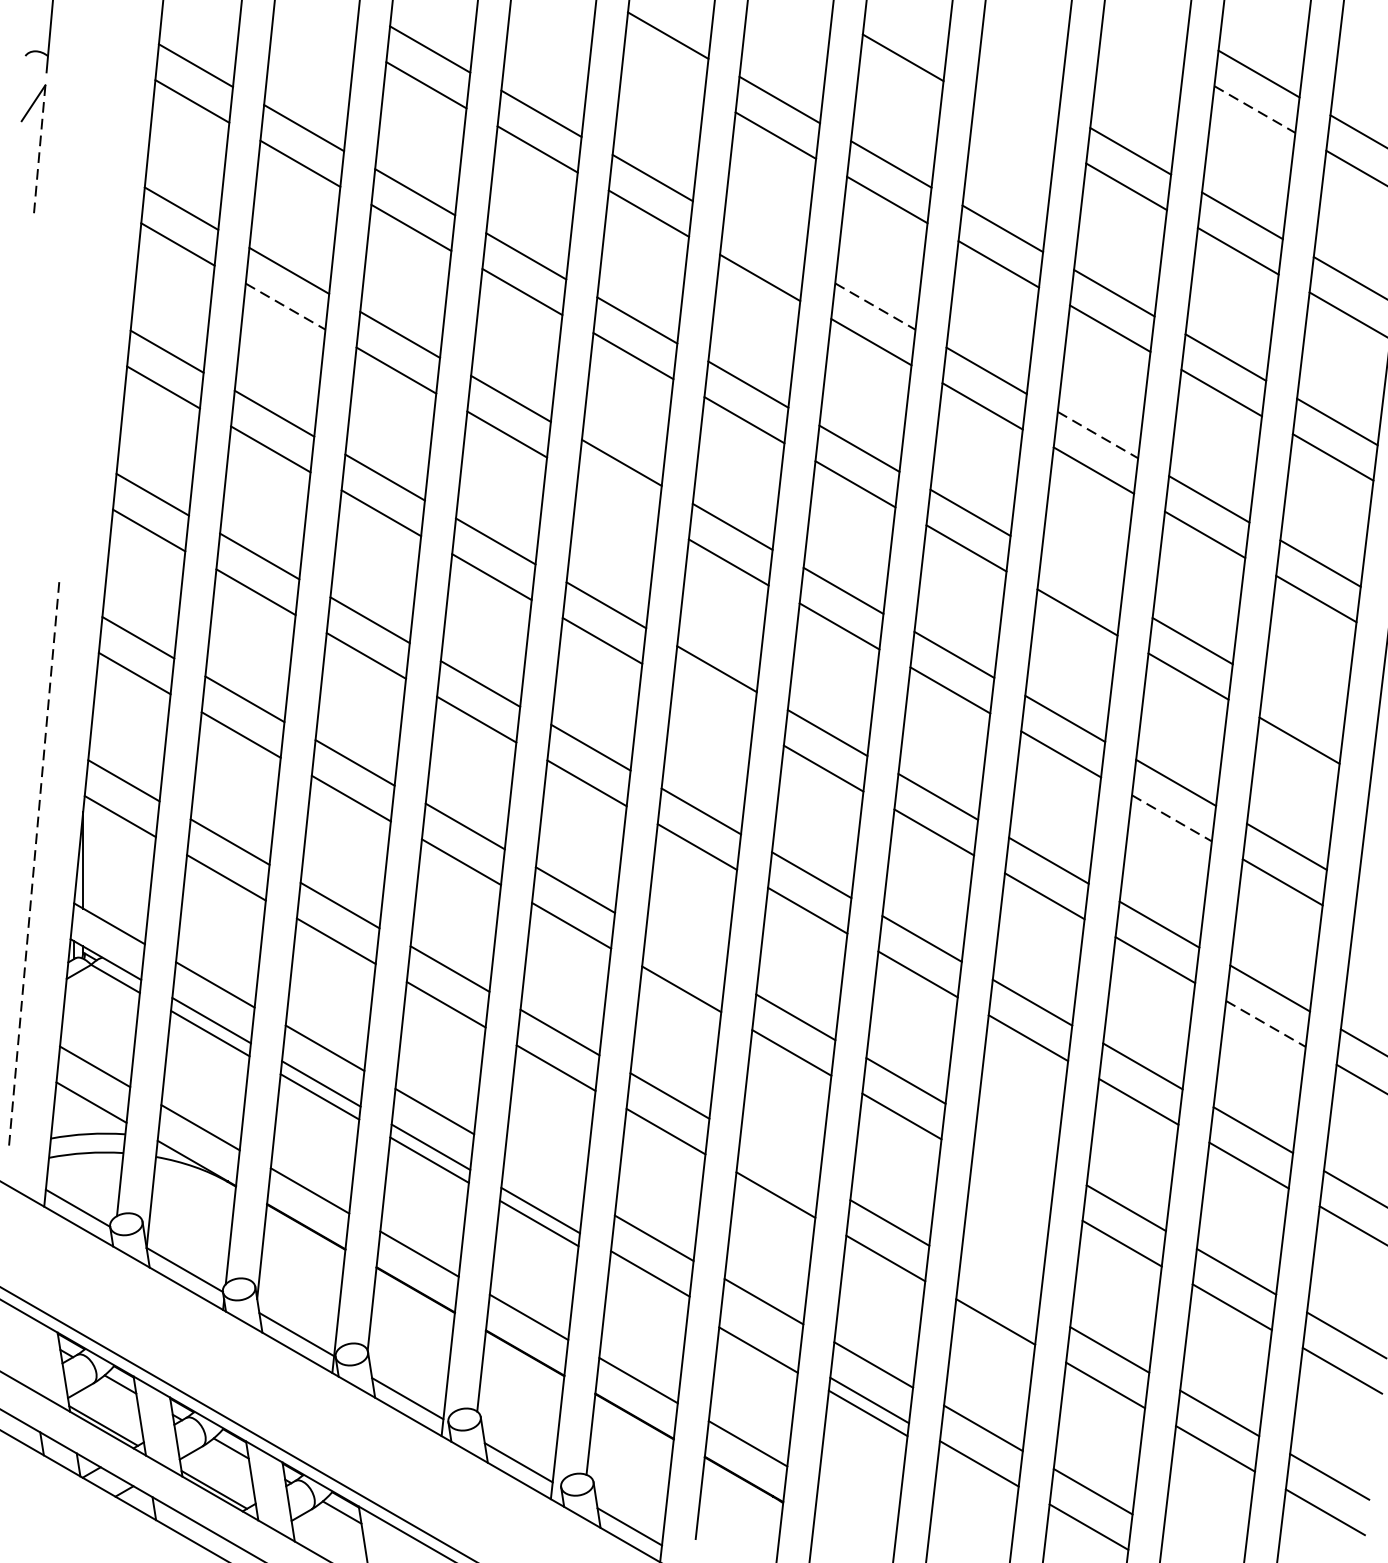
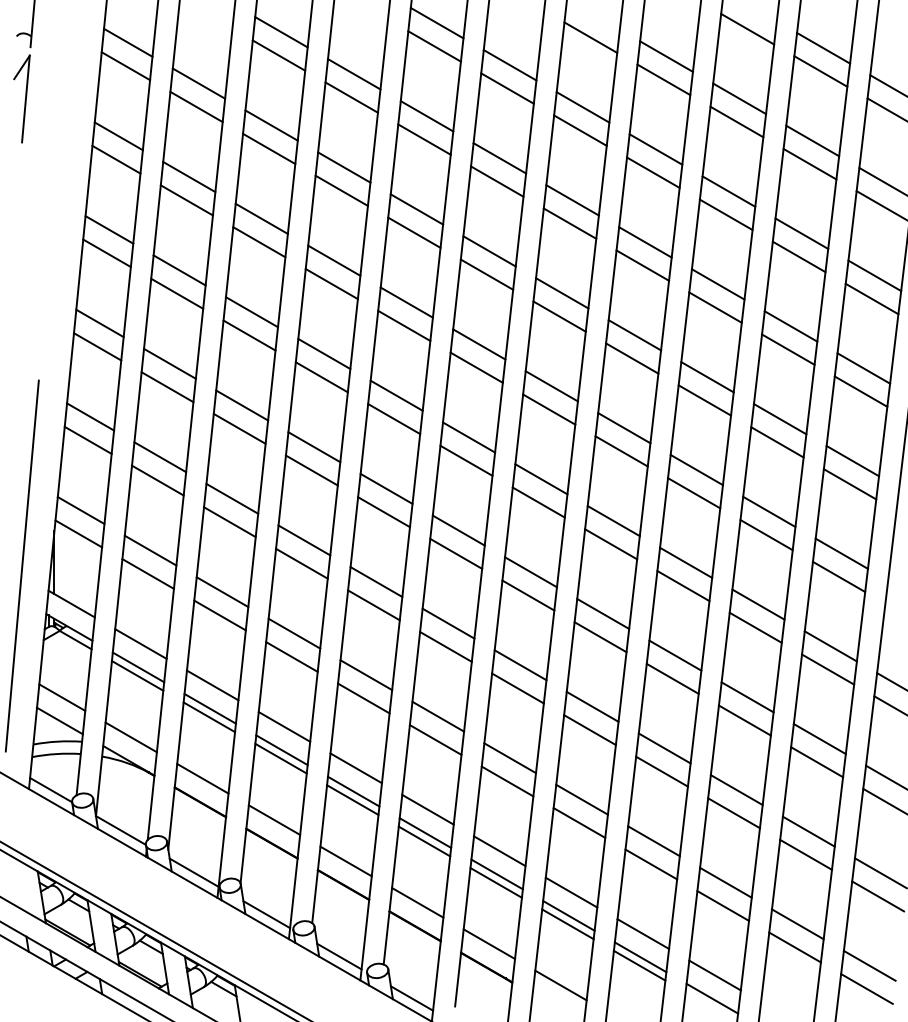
line: (1142, 43) -> (747, 28), added
line: (664, 71) -> (434, 46), added
line: (1018, 86) -> (666, 56), added
line: (1254, 109) -> (820, 71), dashed -> solid
line: (1014, 121) -> (663, 79), added
line: (38, 152) -> (25, 99), dashed -> solid
line: (763, 242) -> (499, 158), added
line: (286, 306) -> (187, 200), dashed -> solid
line: (876, 306) -> (573, 200), dashed -> solid
line: (1098, 435) -> (718, 284), dashed -> solid
line: (618, 497) -> (404, 325), added
line: (1081, 577) -> (707, 377), added
line: (713, 704) -> (466, 460), added
line: (1303, 704) -> (852, 460), added
line: (1173, 818) -> (767, 535), dashed -> solid
line: (34, 866) -> (22, 566), dashed -> solid
line: (685, 953) -> (448, 623), added
line: (1266, 1023) -> (828, 669), dashed -> solid
line: (1015, 1144) -> (664, 748), added
line: (780, 1159) -> (510, 758), added
line: (543, 1175) -> (355, 768), added
line: (1011, 1179) -> (661, 771), added
line: (648, 1286) -> (424, 841), added
line: (999, 1286) -> (653, 841), added
line: (758, 1337) -> (496, 874), added
line: (977, 1476) -> (639, 965), added
line: (856, 1506) -> (560, 985), added

